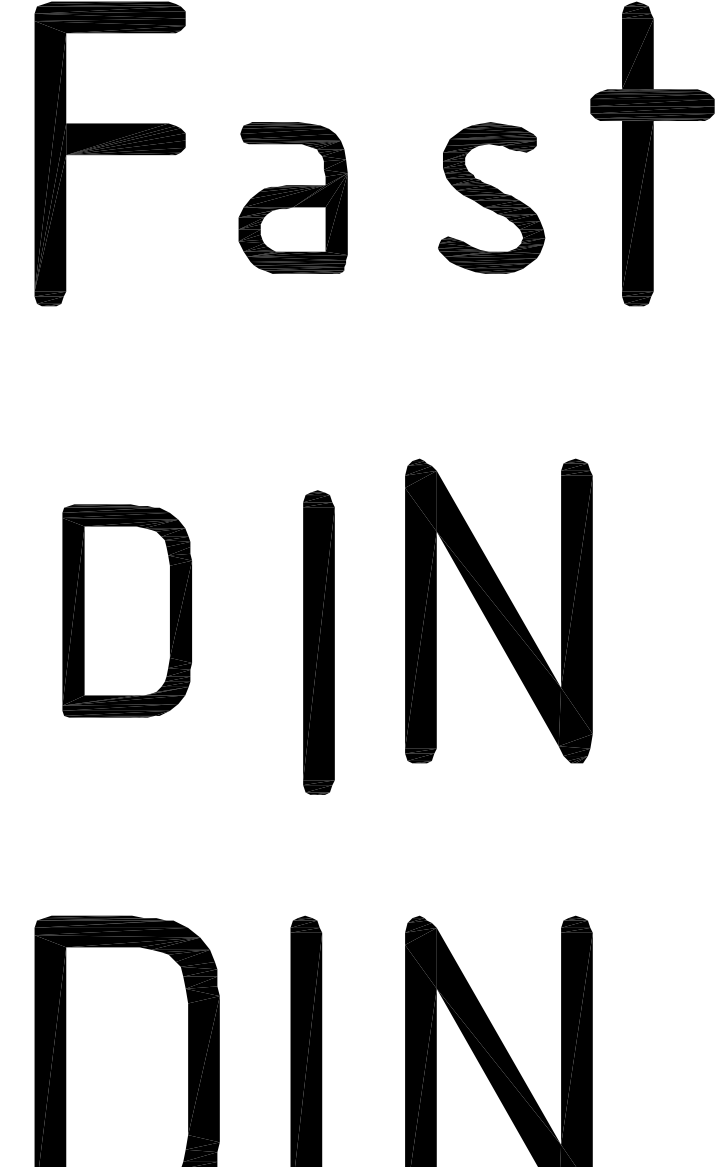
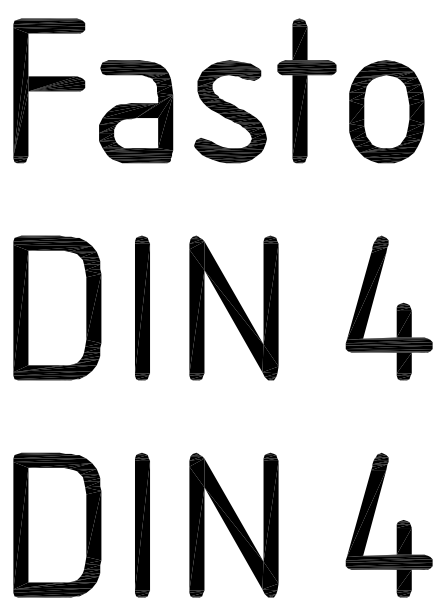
part: (293, 197) -> (136, 111), size x1.43
part: (491, 197) -> (230, 111), size x1.43
part: (127, 609) -> (57, 307), size x1.43
part: (318, 641) -> (142, 307), moved

